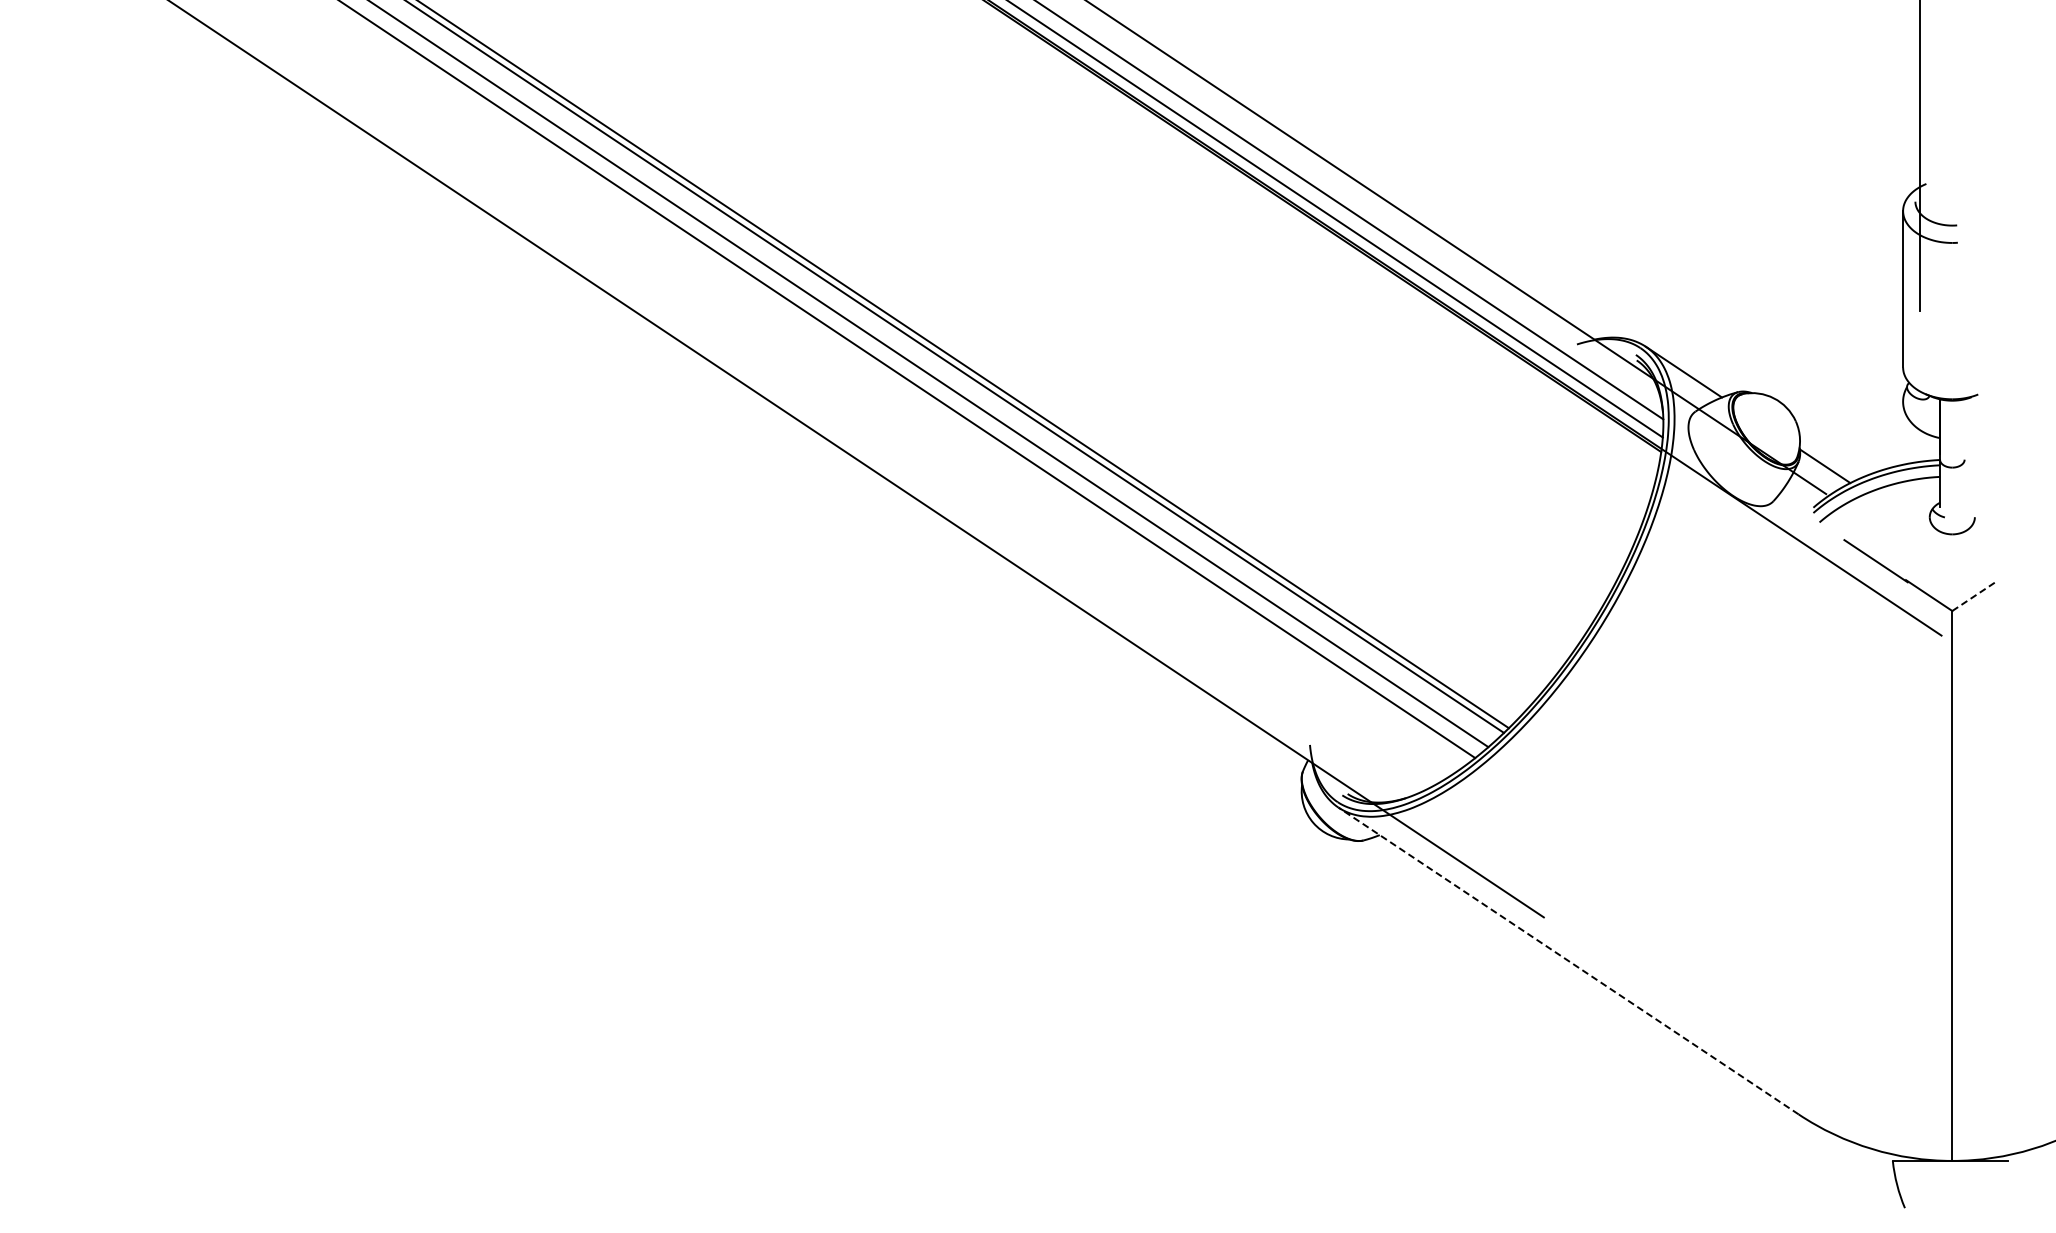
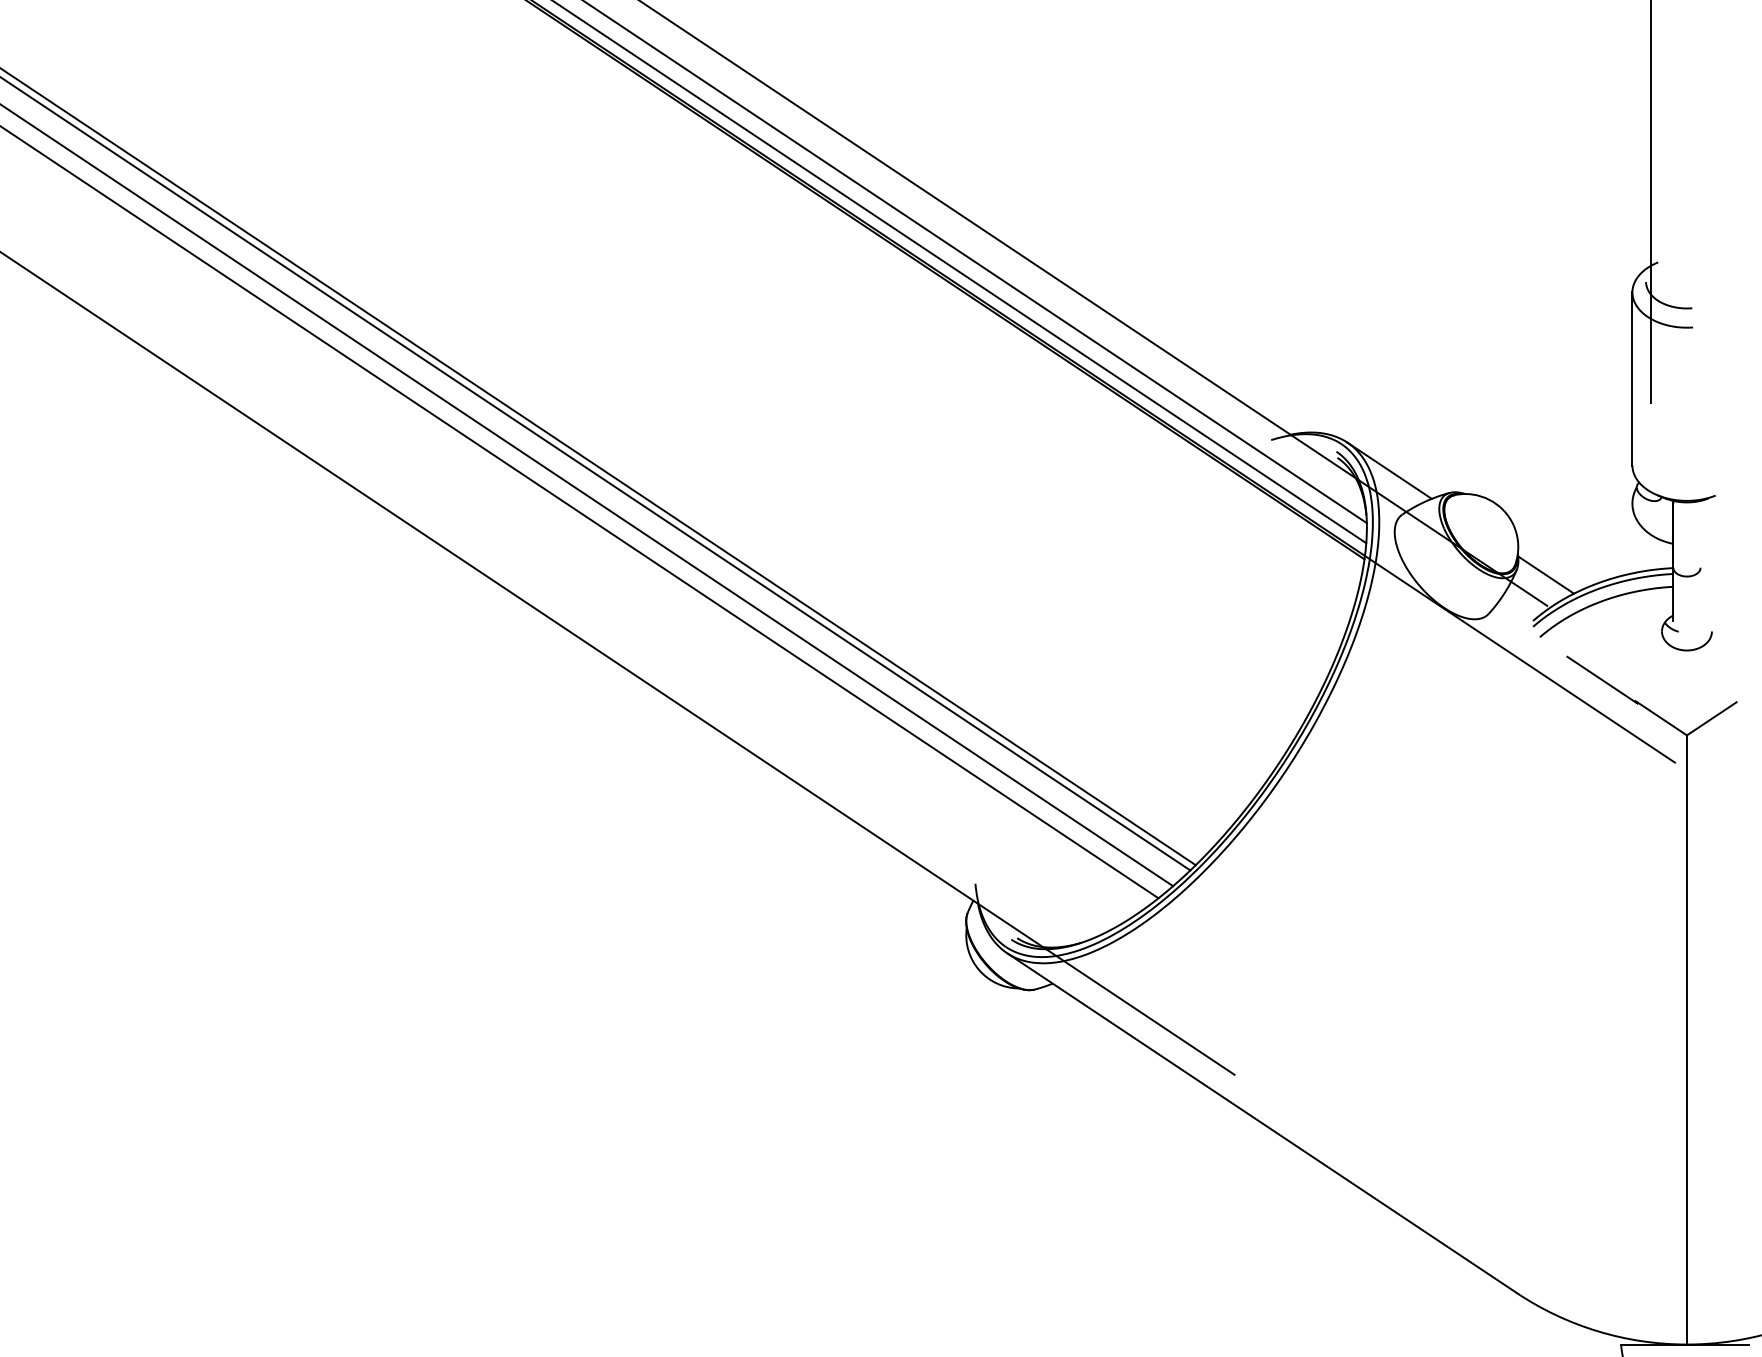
line: (1974, 596) -> (1711, 719), dashed -> solid
line: (1568, 961) -> (1261, 1123), dashed -> solid

